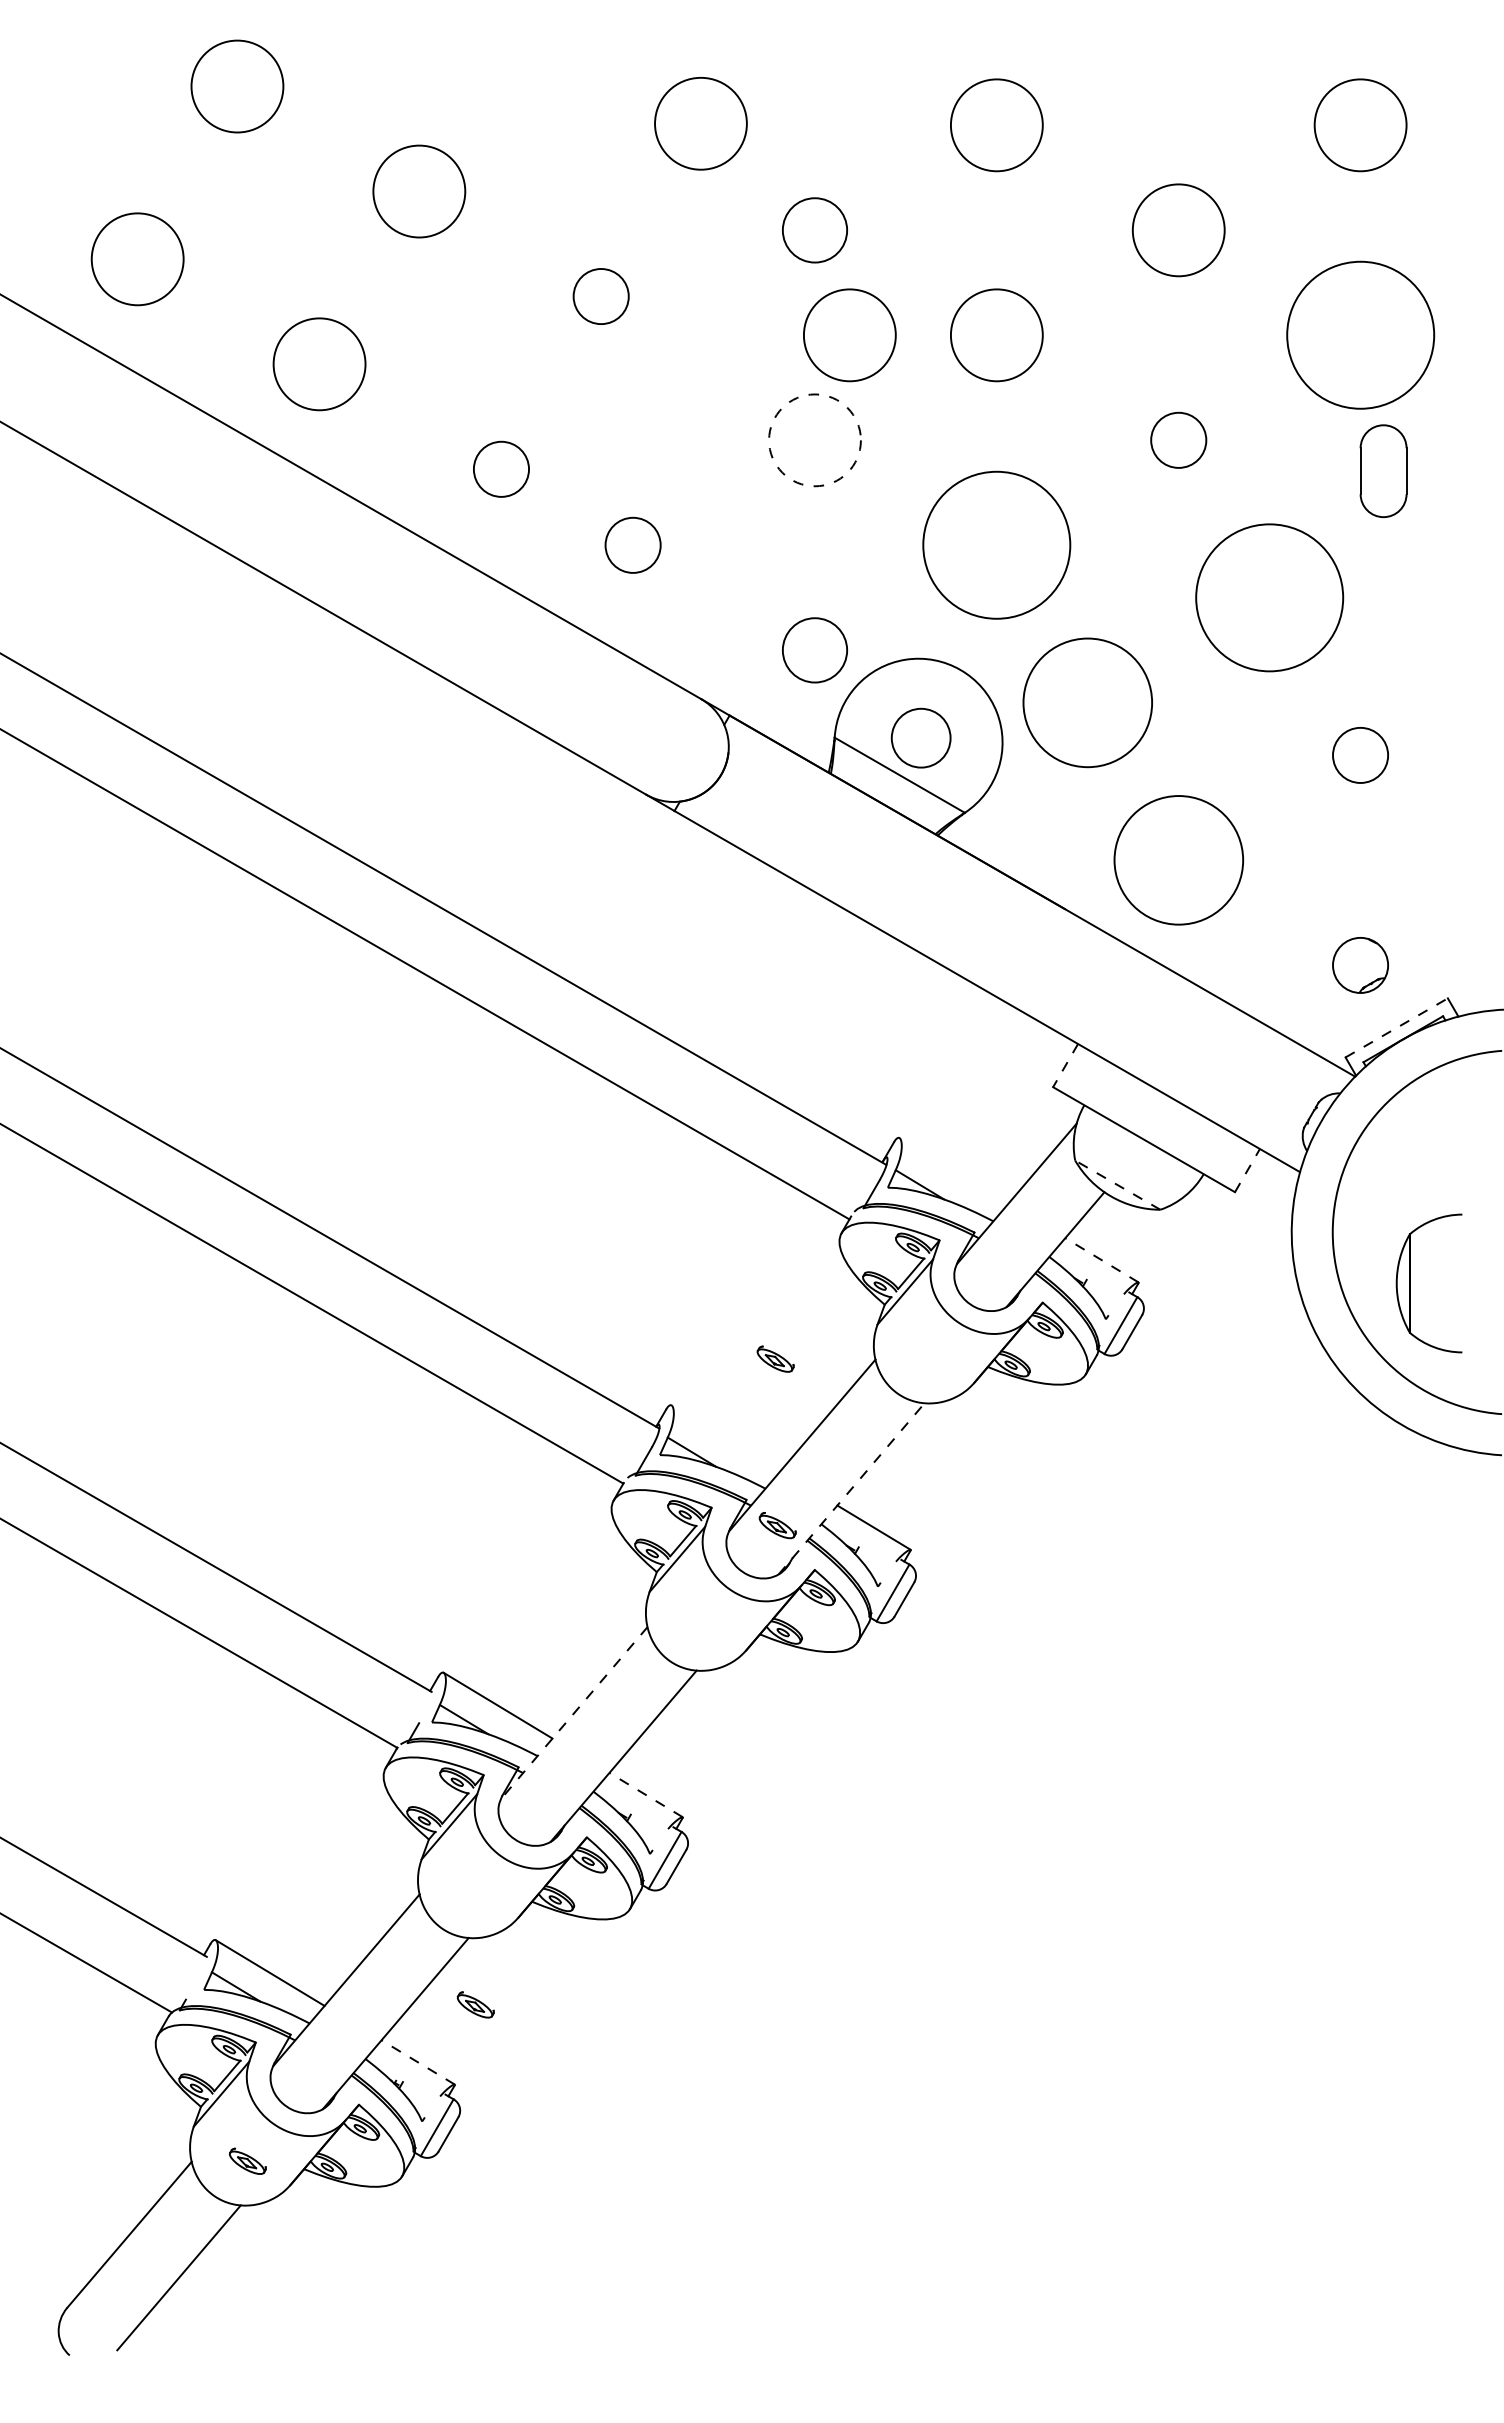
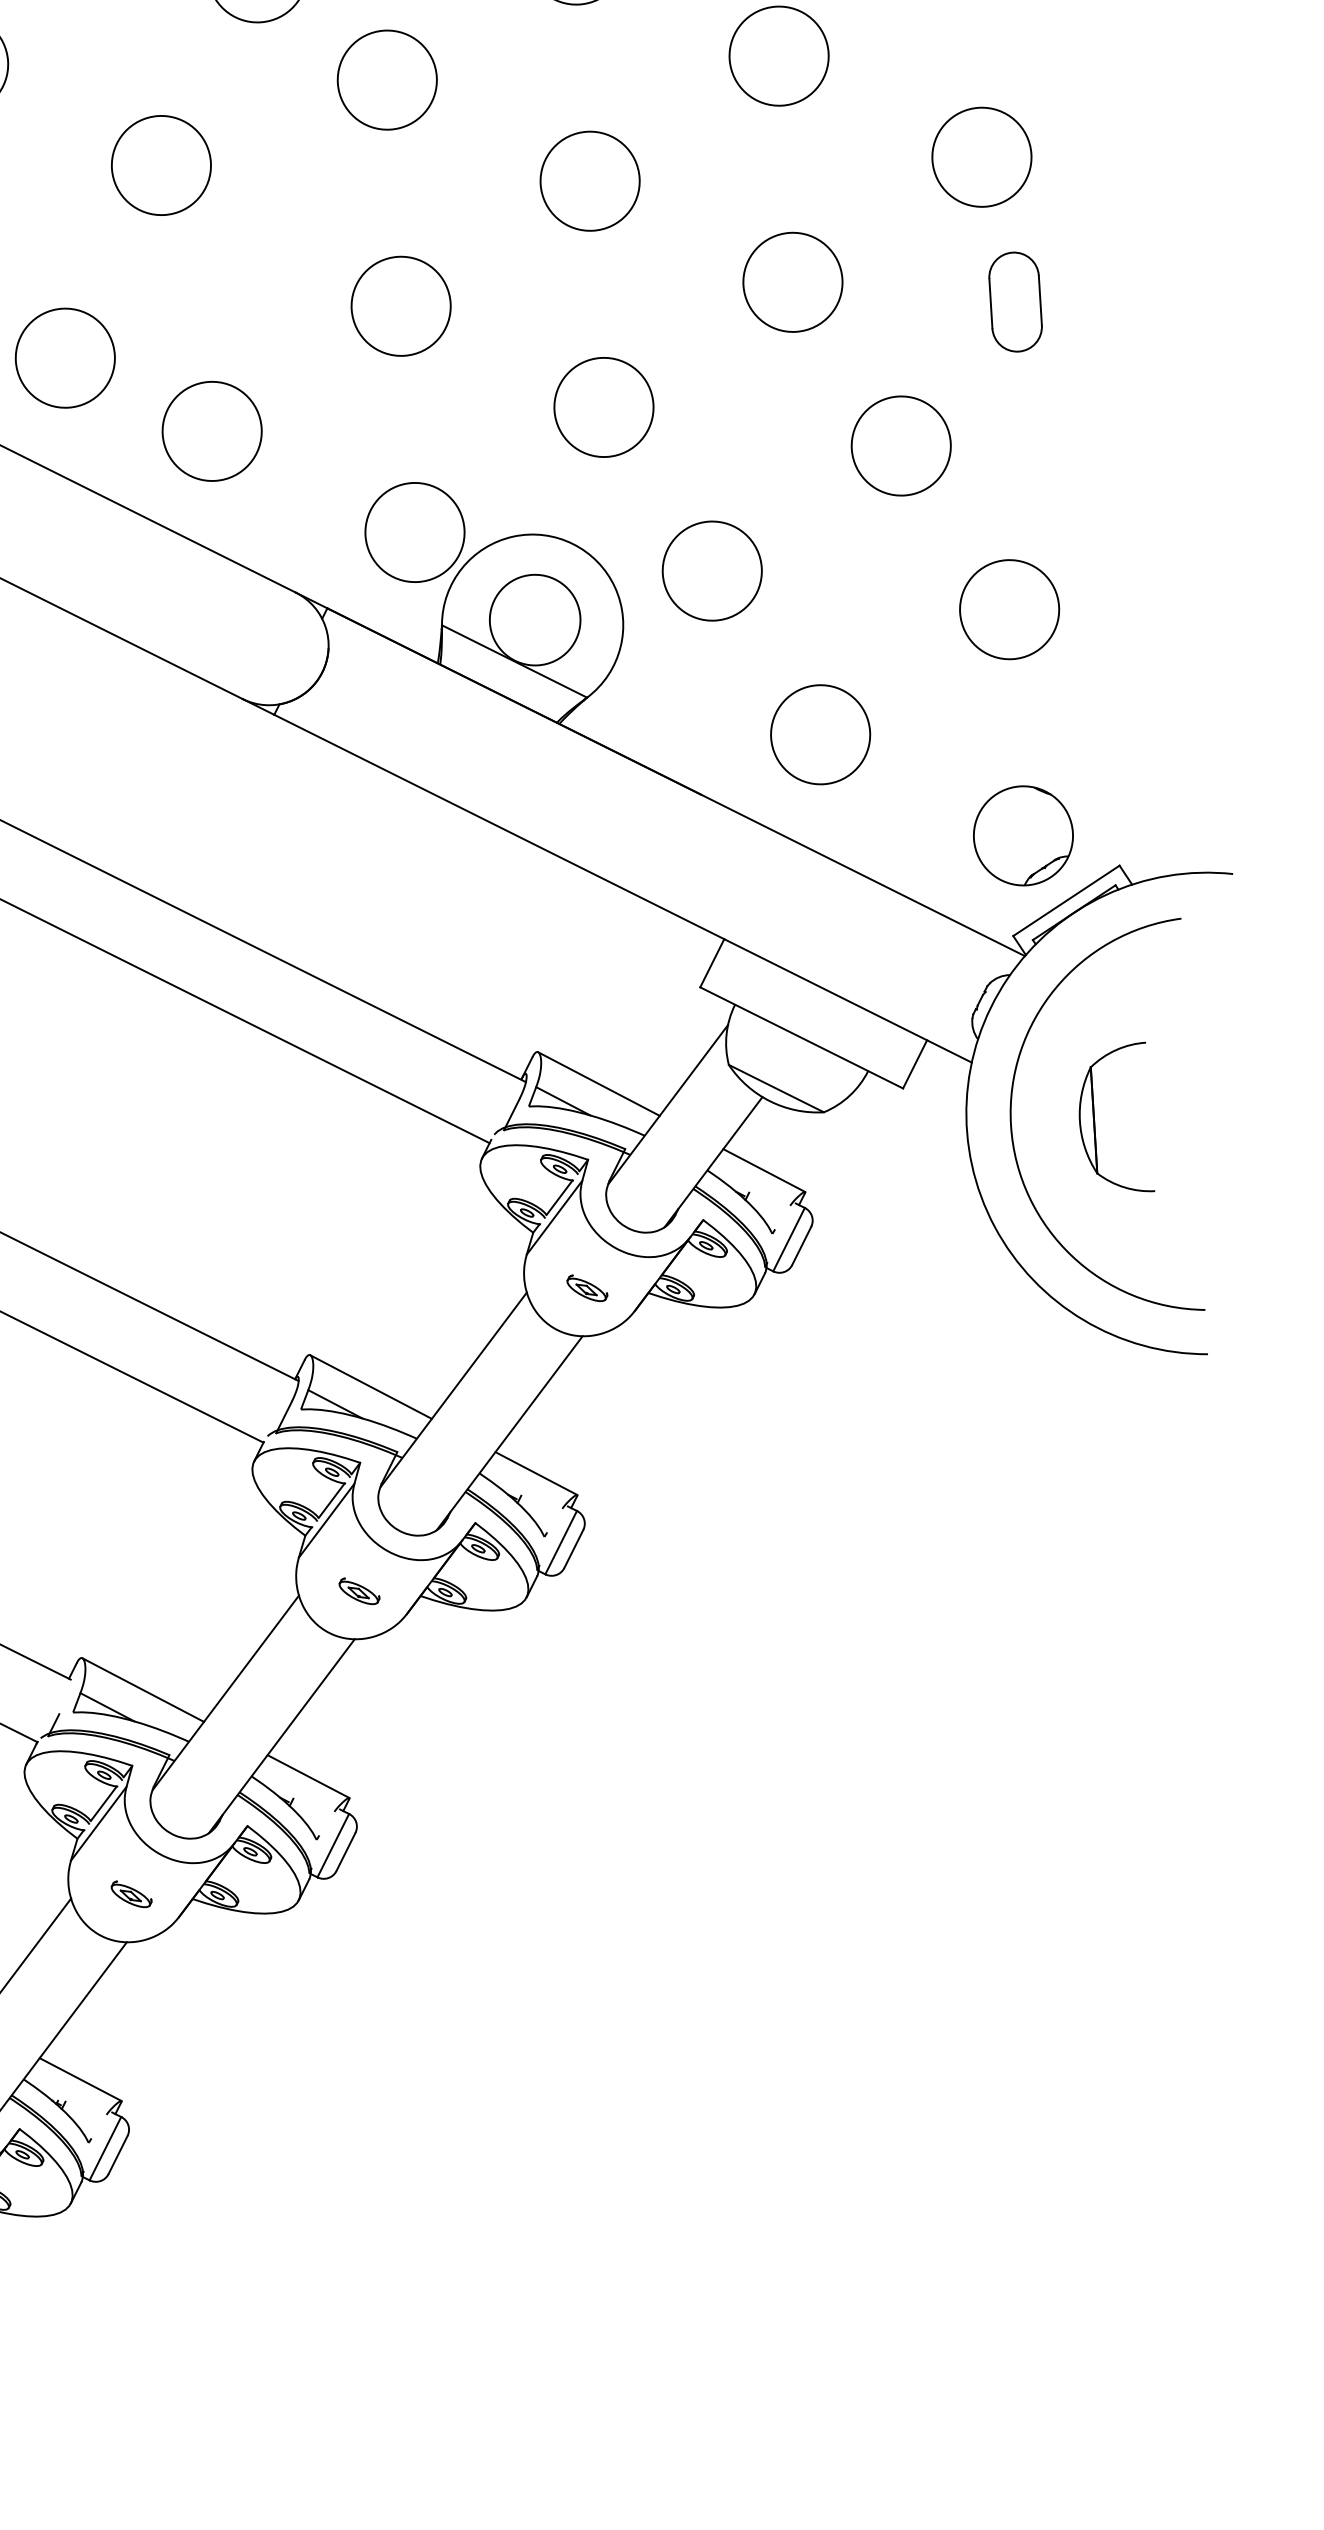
circle: (814, 230) -> (386, 80), size x1.43
circle: (601, 296) -> (161, 165), size x1.67
circle: (849, 335) -> (431, 191), removed
circle: (1360, 335) -> (981, 157), size x0.62
circle: (814, 440) -> (400, 306), dashed -> solid
circle: (1178, 440) -> (792, 282), size x1.67
circle: (501, 469) -> (65, 358), size x1.67
circle: (633, 545) -> (212, 431), size x1.67
circle: (996, 545) -> (603, 407), size x0.62
circle: (1269, 597) -> (901, 445), size x0.62
circle: (814, 650) -> (414, 532), size x1.43
circle: (1087, 702) -> (711, 570), size x0.71
circle: (921, 738) -> (535, 620), size x1.43
circle: (1360, 755) -> (1009, 609), size x1.67
circle: (1178, 860) -> (820, 734), size x0.71
part: (1360, 965) -> (1023, 836), size x1.67
line: (1397, 1027) -> (1067, 900), dashed -> solid
line: (1065, 1065) -> (712, 963), dashed -> solid
line: (953, 1170) -> (598, 1083), added
line: (1247, 1170) -> (915, 1064), dashed -> solid
line: (1117, 1184) -> (776, 1087), dashed -> solid
line: (1101, 1260) -> (763, 1170), dashed -> solid
part: (1410, 1283) -> (1094, 1120), moved
part: (775, 1358) -> (587, 1287), moved
line: (725, 1438) -> (370, 1387), added
line: (851, 1488) -> (509, 1432), dashed -> solid
part: (777, 1525) -> (359, 1591), moved
line: (574, 1712) -> (225, 1692), dashed -> solid
line: (646, 1795) -> (308, 1777), dashed -> solid
part: (475, 2004) -> (131, 1893), moved
line: (418, 2062) -> (80, 2079), dashed -> solid

